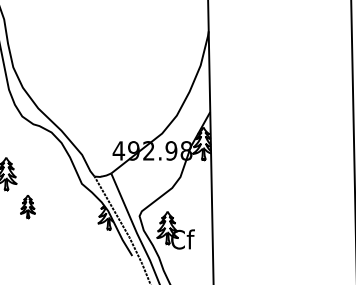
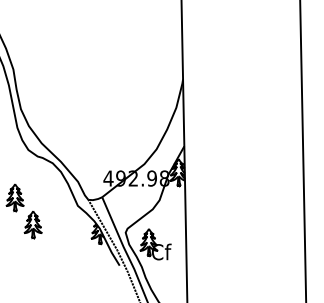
part: (27, 206) -> (32, 224), size x1.43

